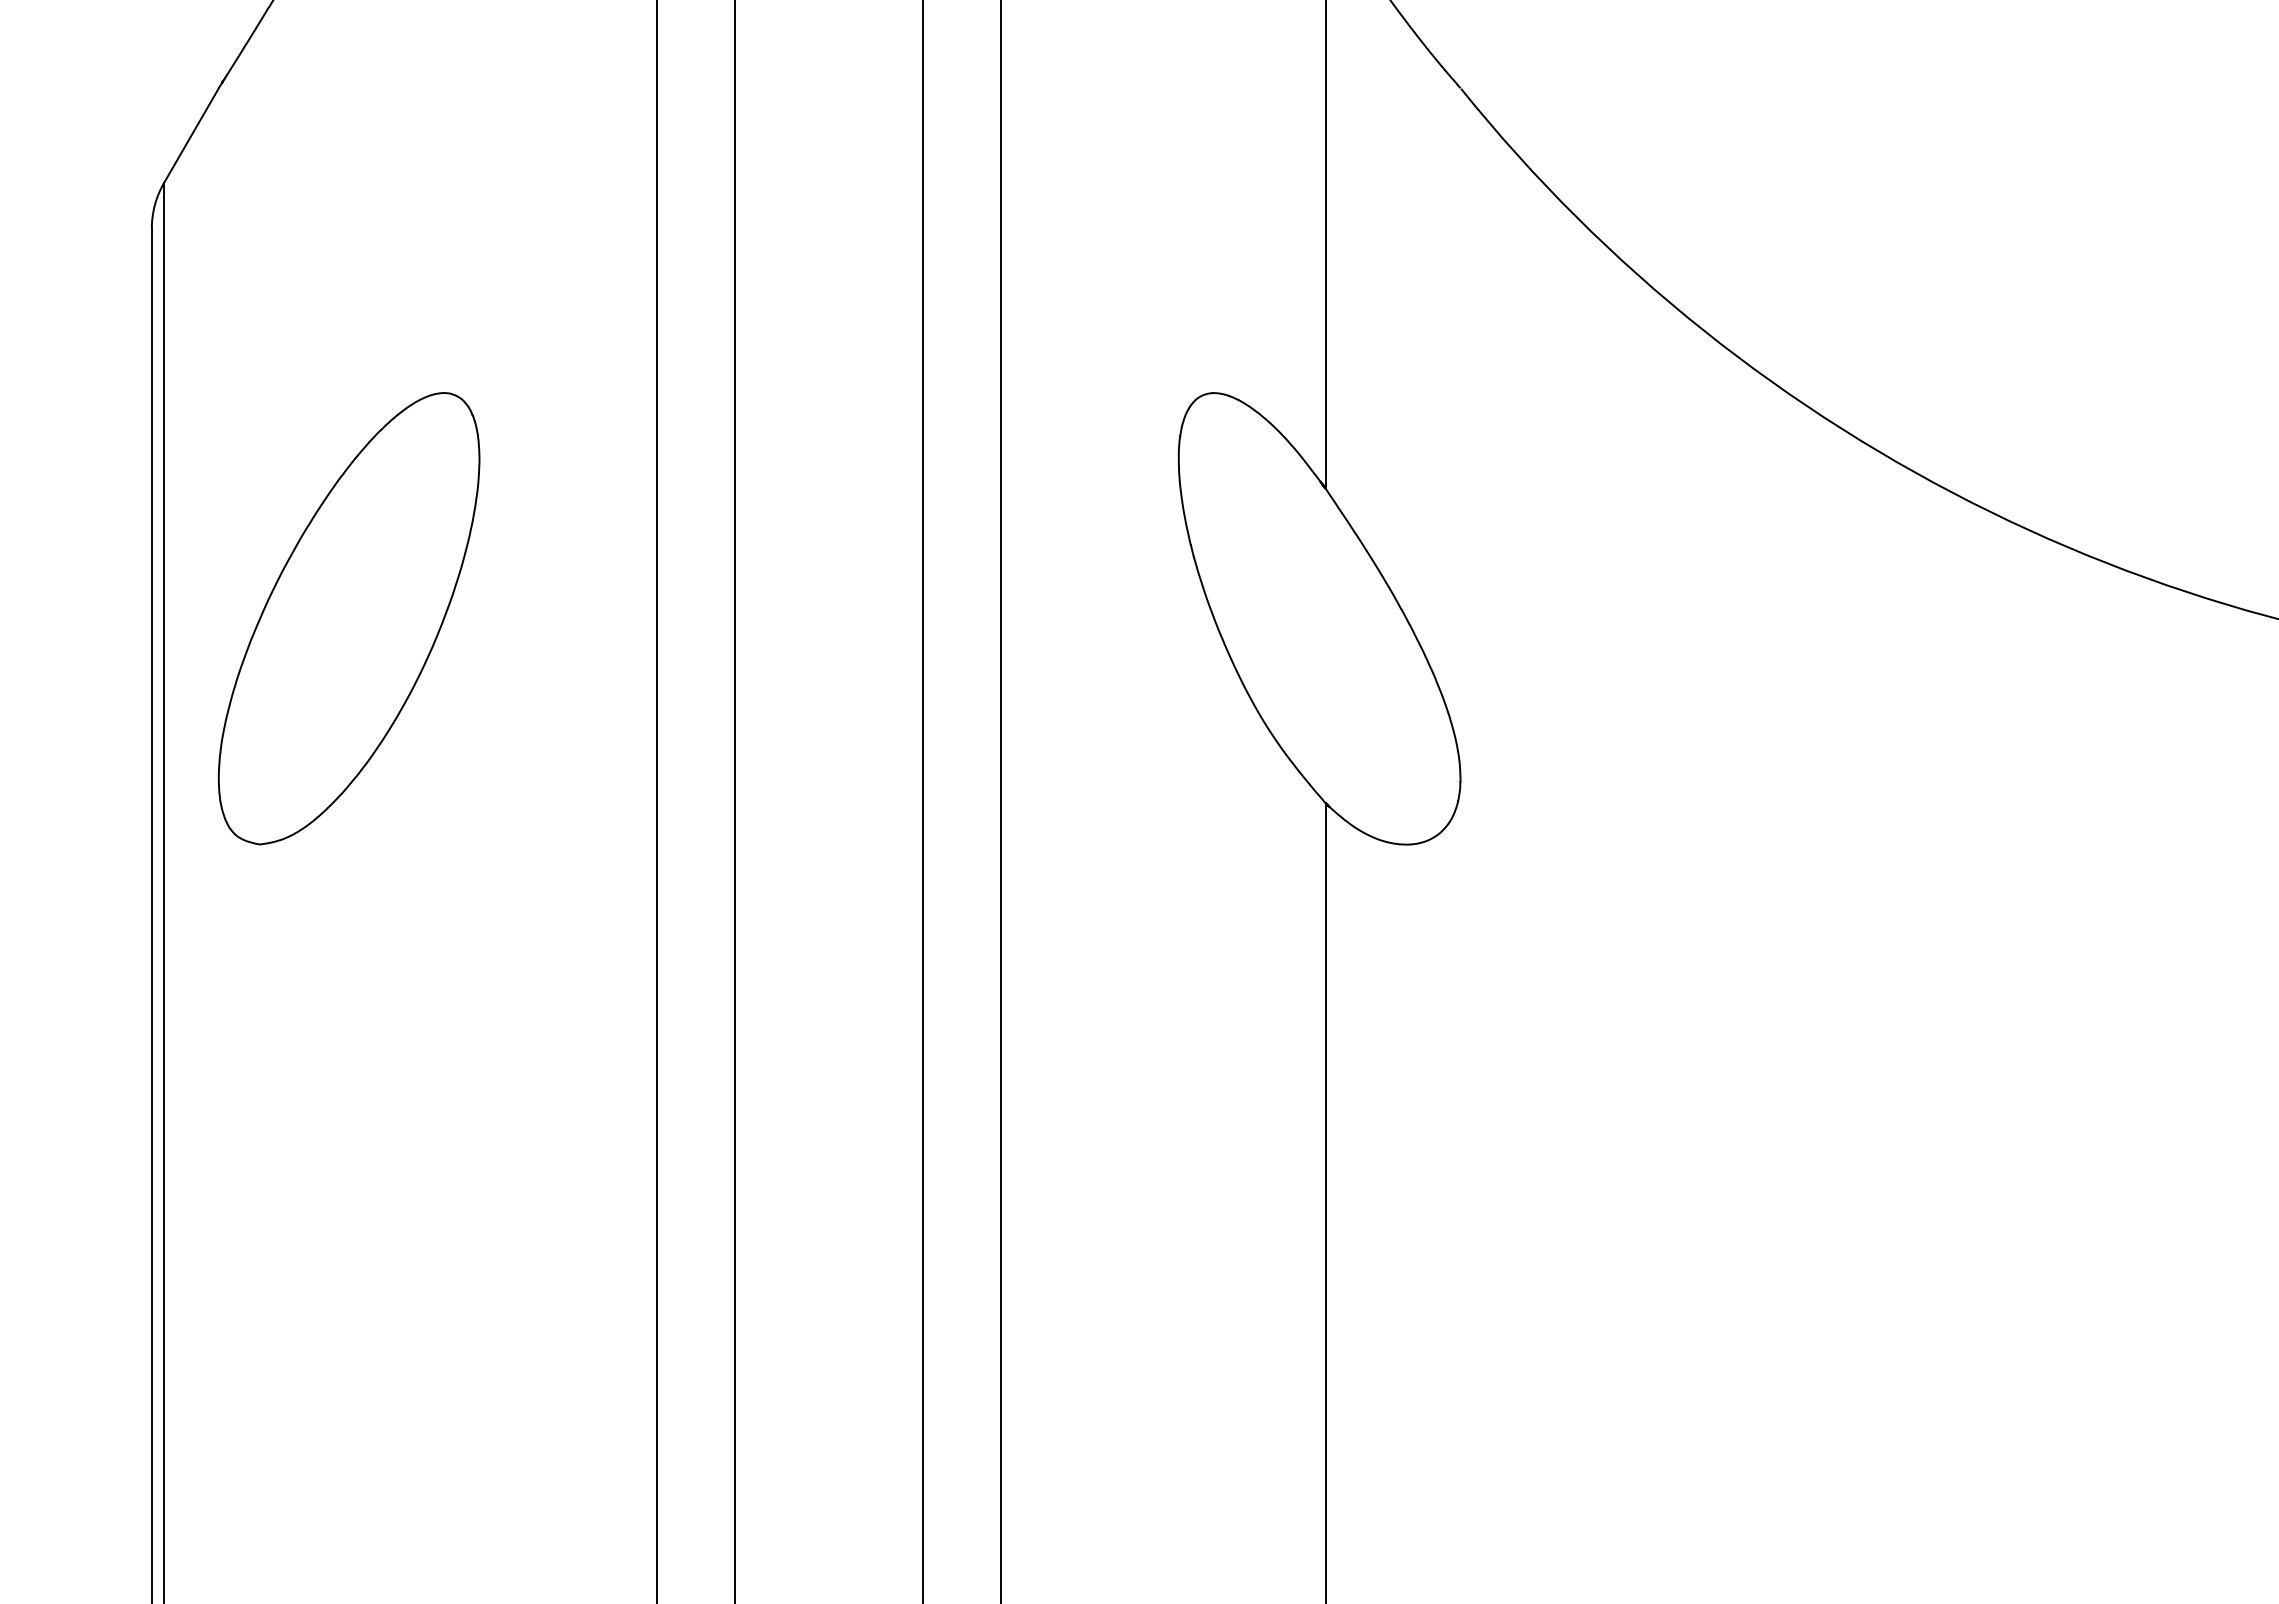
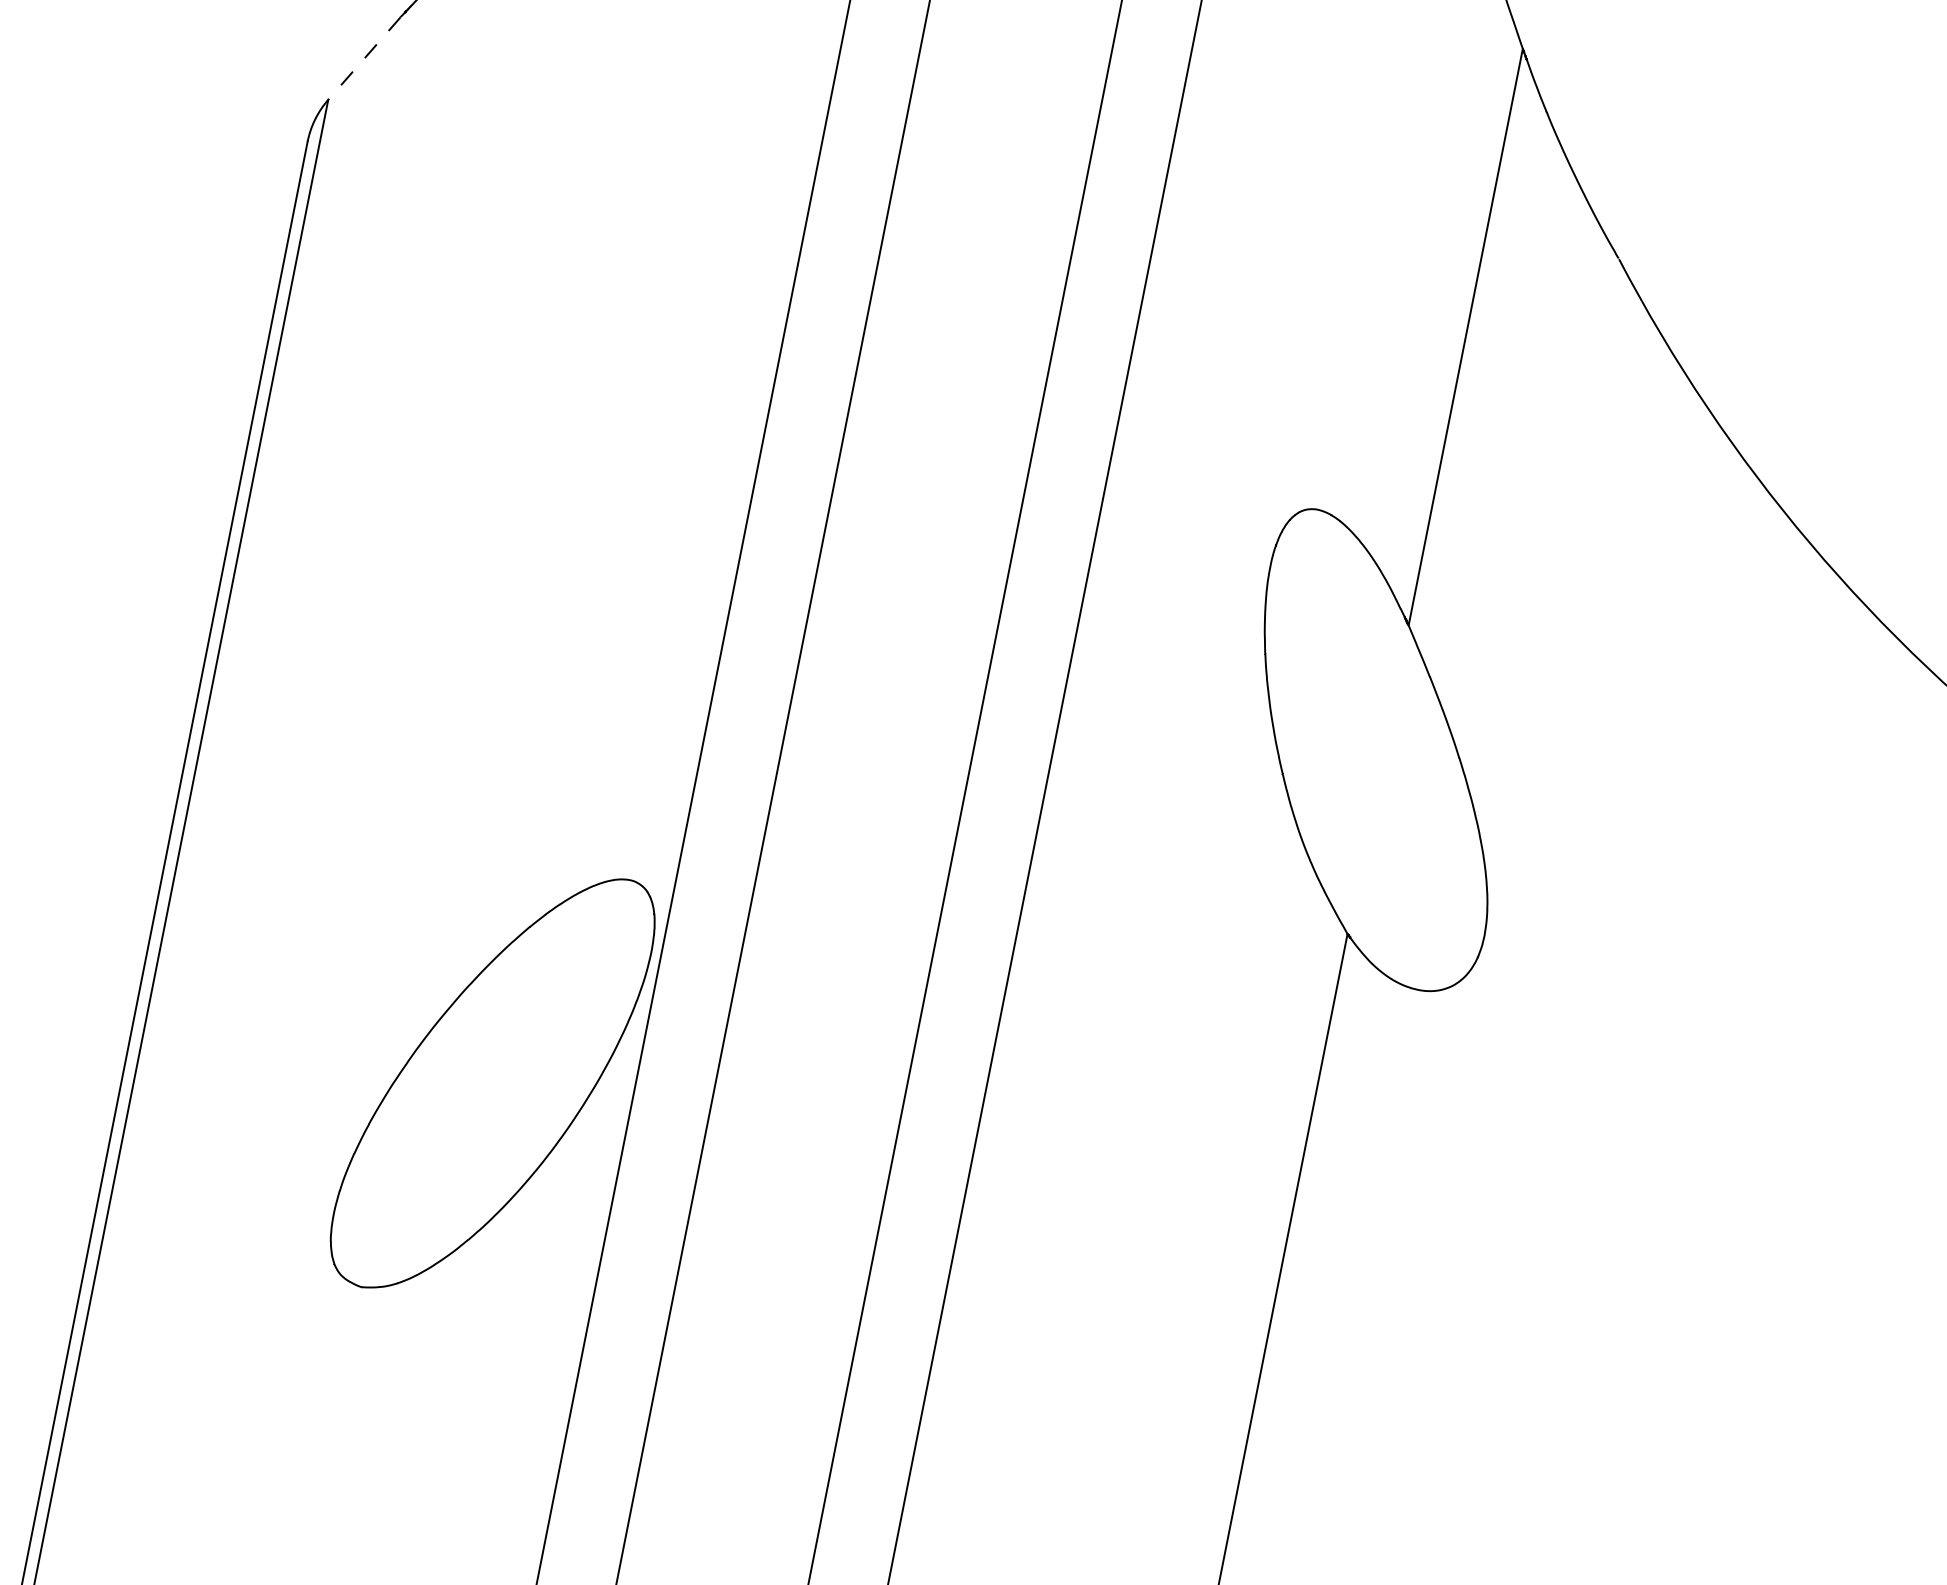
line: (191, 135) -> (364, 58), solid -> dashed
part: (348, 618) -> (492, 1082), moved

